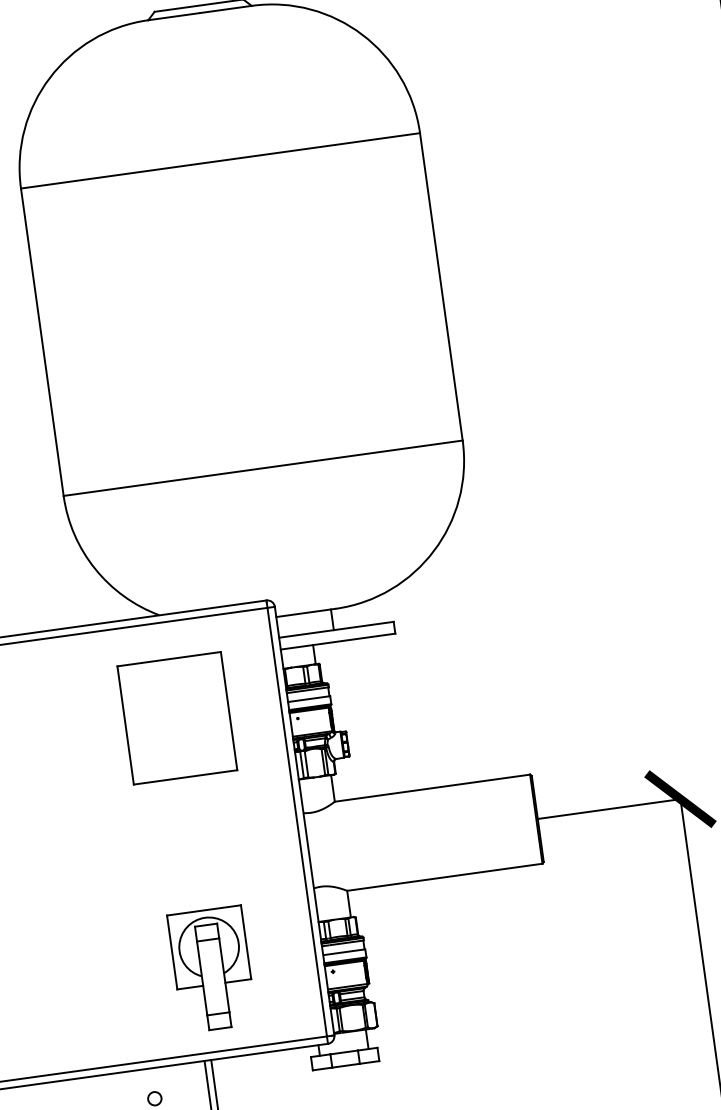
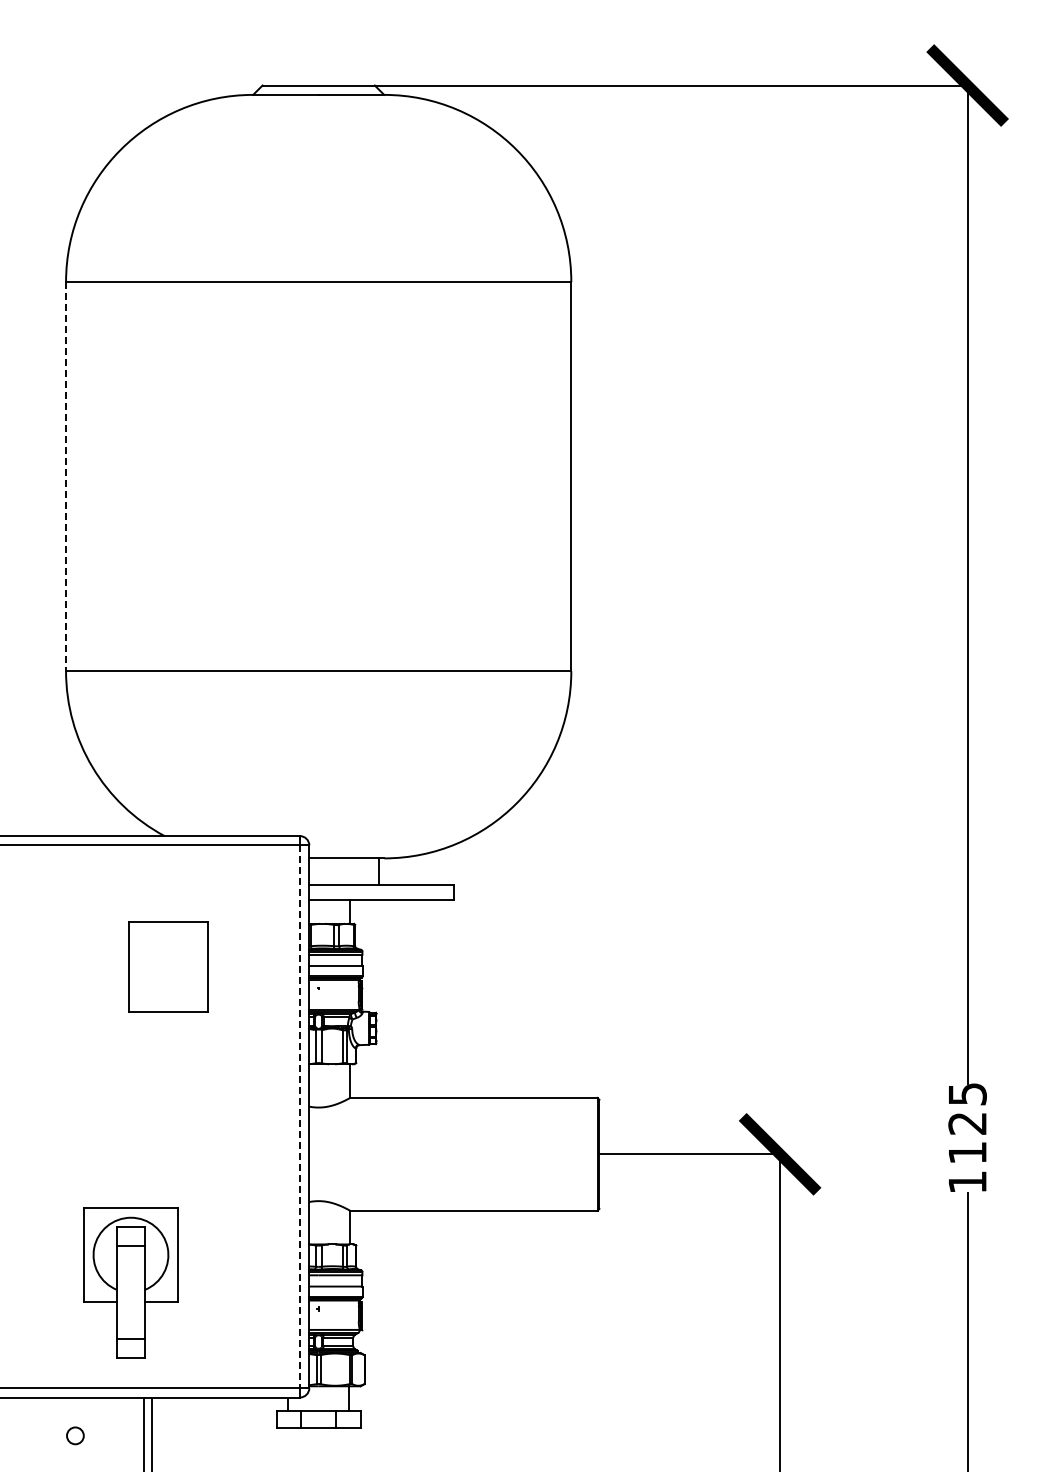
line: (42, 342) -> (66, 476), solid -> dashed
part: (176, 717) -> (168, 966), size x0.6
line: (296, 822) -> (299, 1117), solid -> dashed
part: (211, 968) -> (130, 1282), moved

